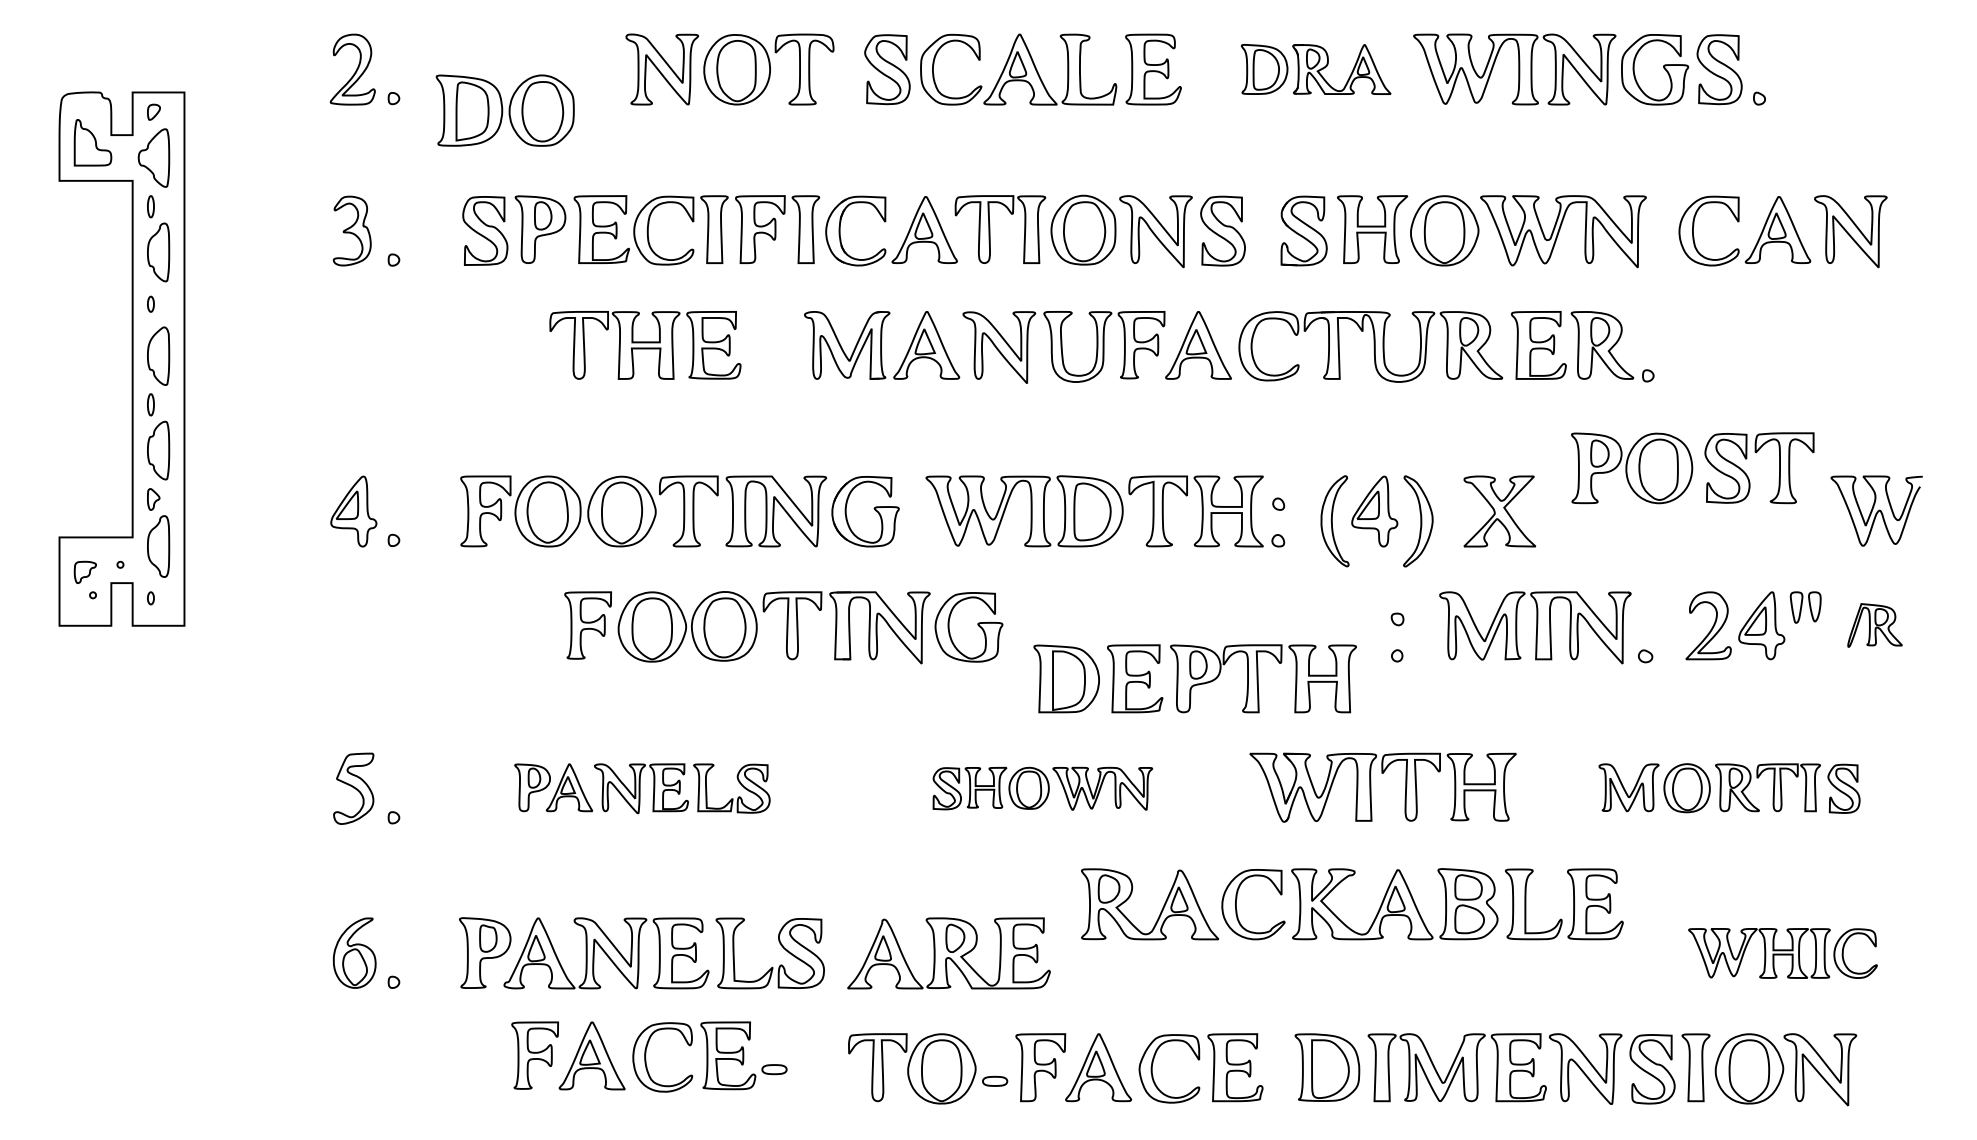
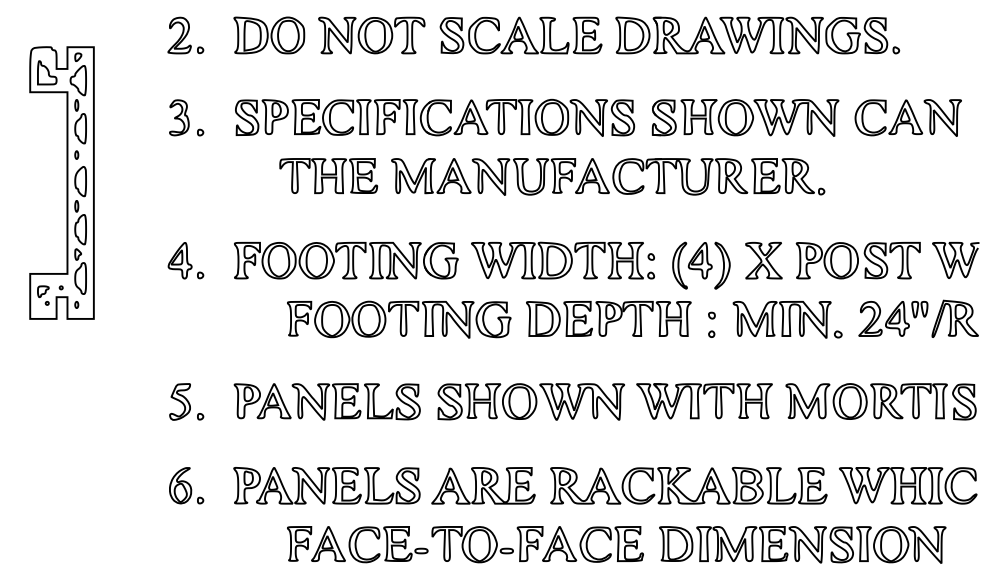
part: (1316, 69) -> (670, 35), size x1.43
part: (505, 110) -> (269, 35), moved
part: (1229, 346) -> (608, 176), moved
part: (1691, 467) -> (857, 260), moved
part: (1873, 624) -> (954, 318), size x1.67
part: (1194, 677) -> (608, 318), moved
part: (641, 787) -> (326, 401), size x1.43
part: (1041, 787) -> (530, 401), size x1.67
part: (1728, 787) -> (880, 401), size x1.43
part: (1337, 915) -> (681, 491), moved
part: (1783, 952) -> (908, 485), size x1.43
part: (648, 1056) -> (357, 544), moved

